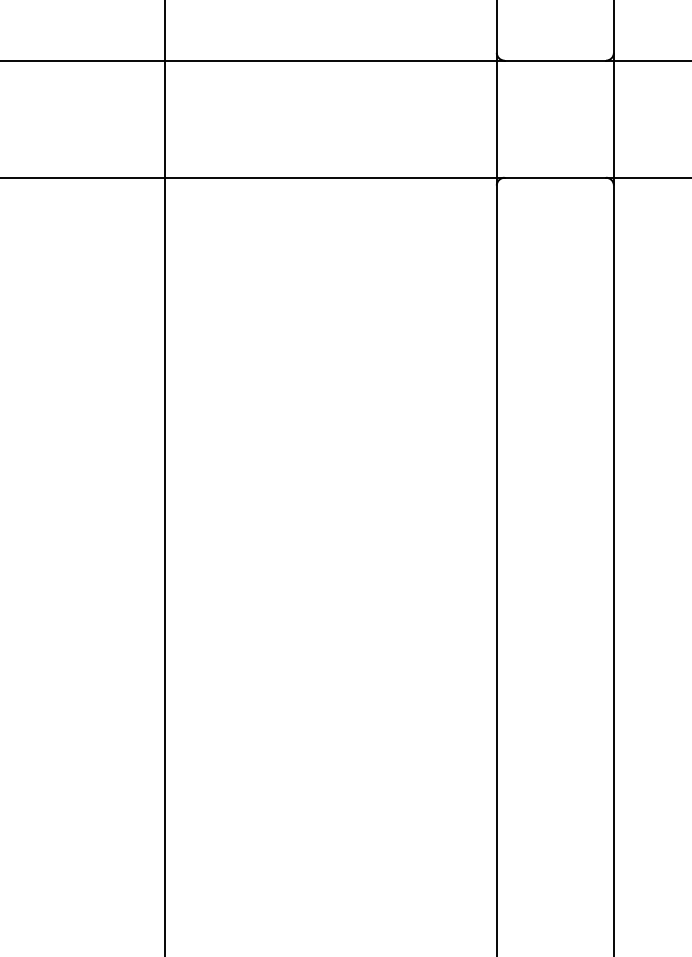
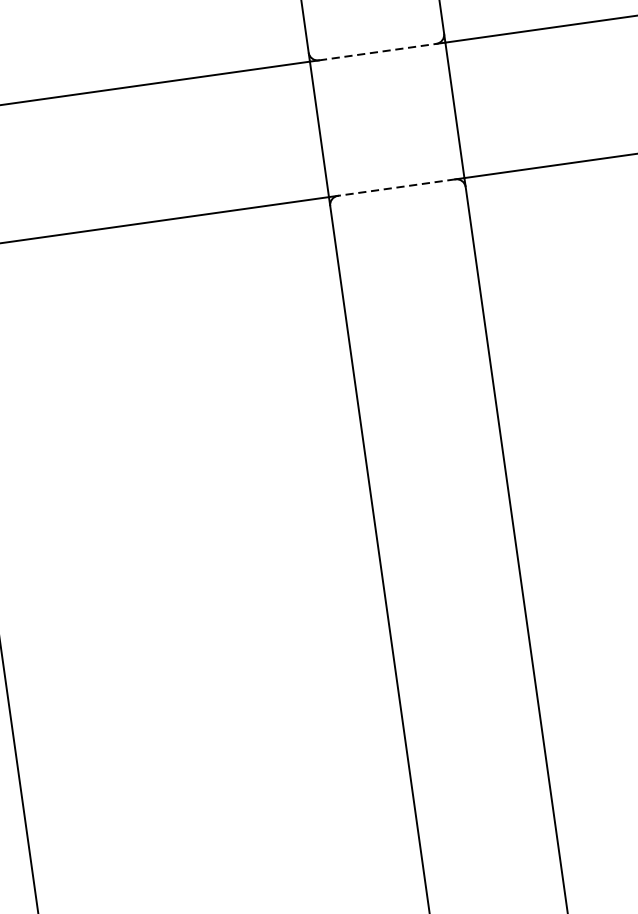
line: (555, 60) -> (377, 51), solid -> dashed
line: (555, 177) -> (396, 187), solid -> dashed

